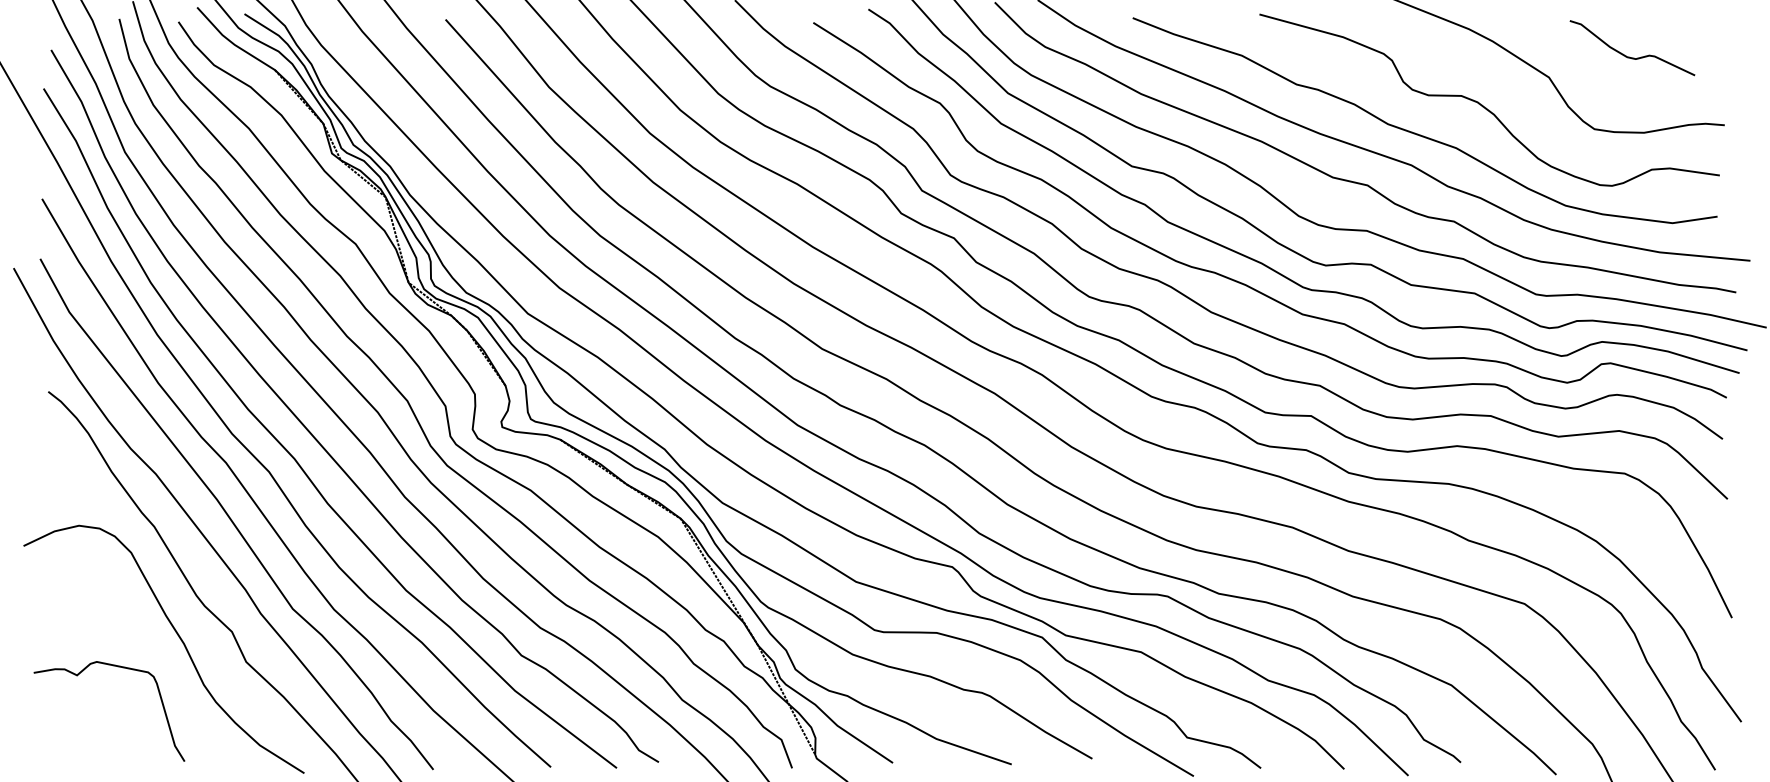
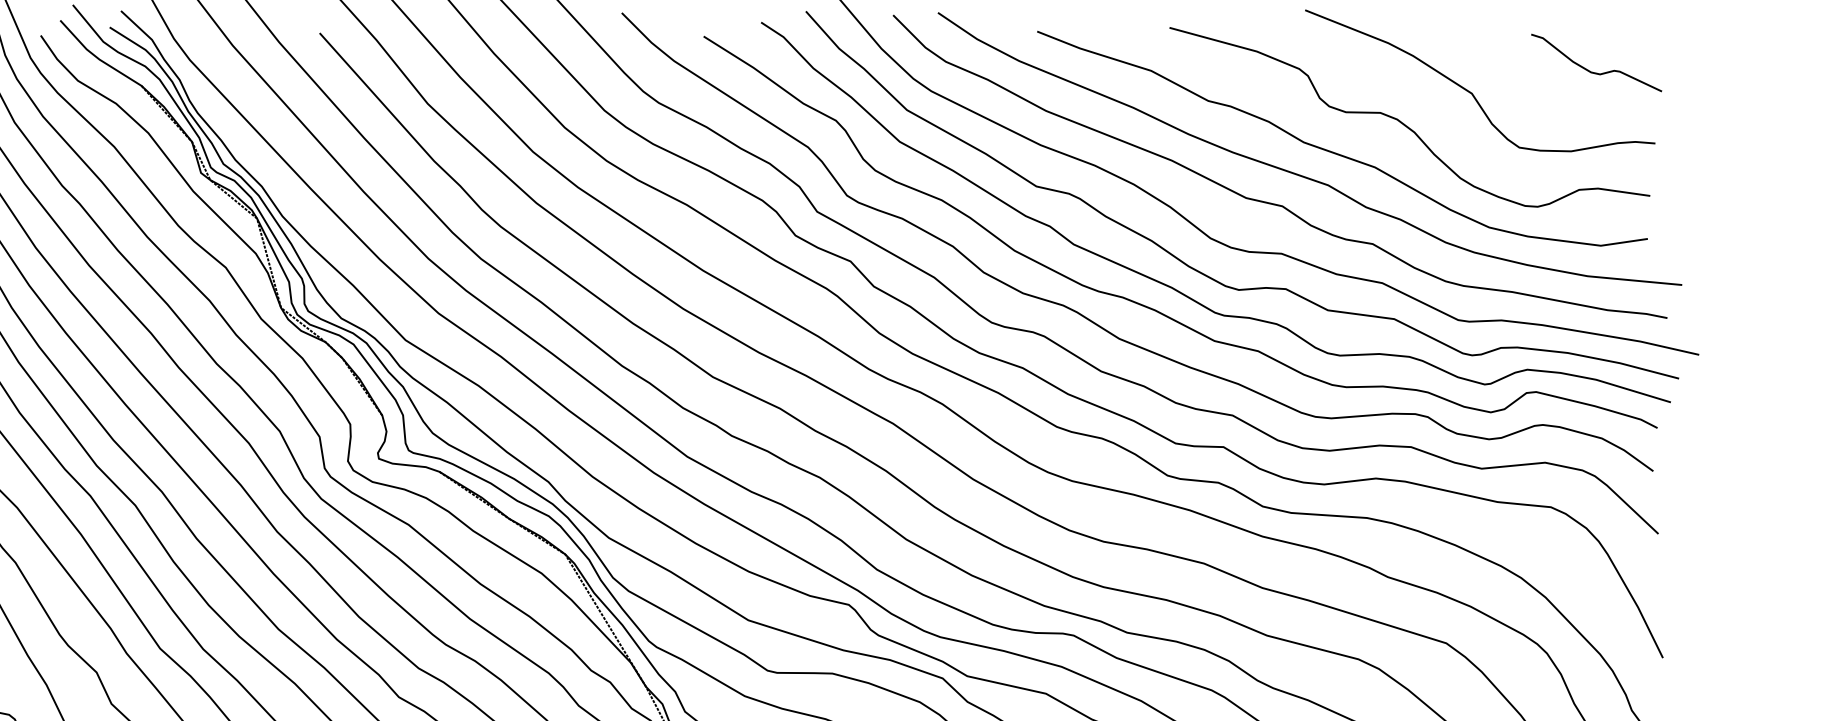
curve: (1629, 56) -> (1593, 71), moved

